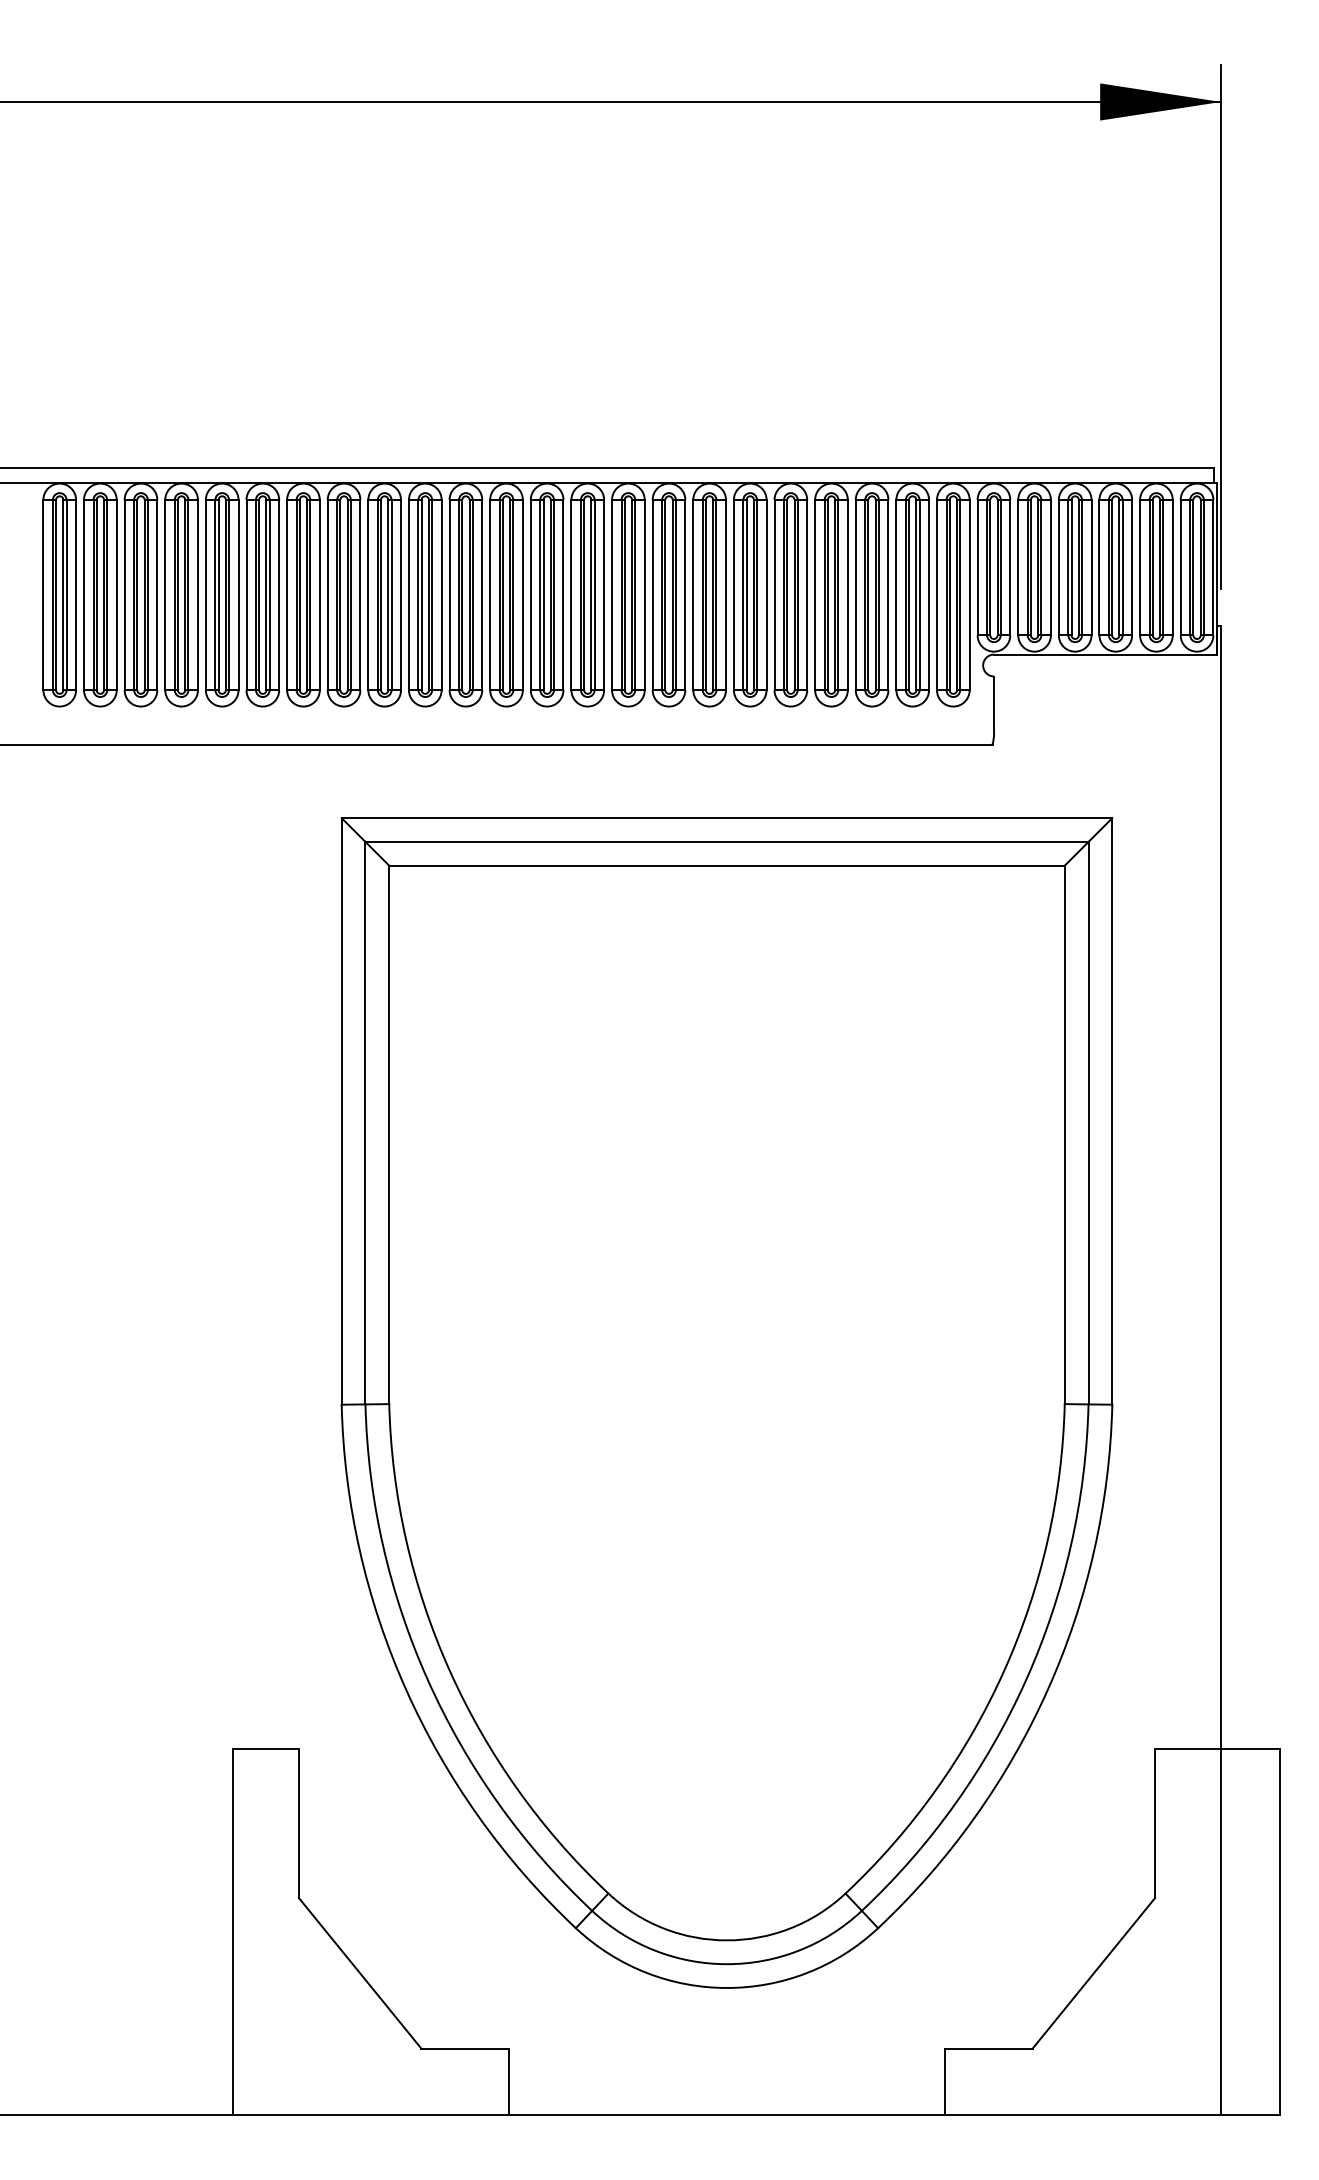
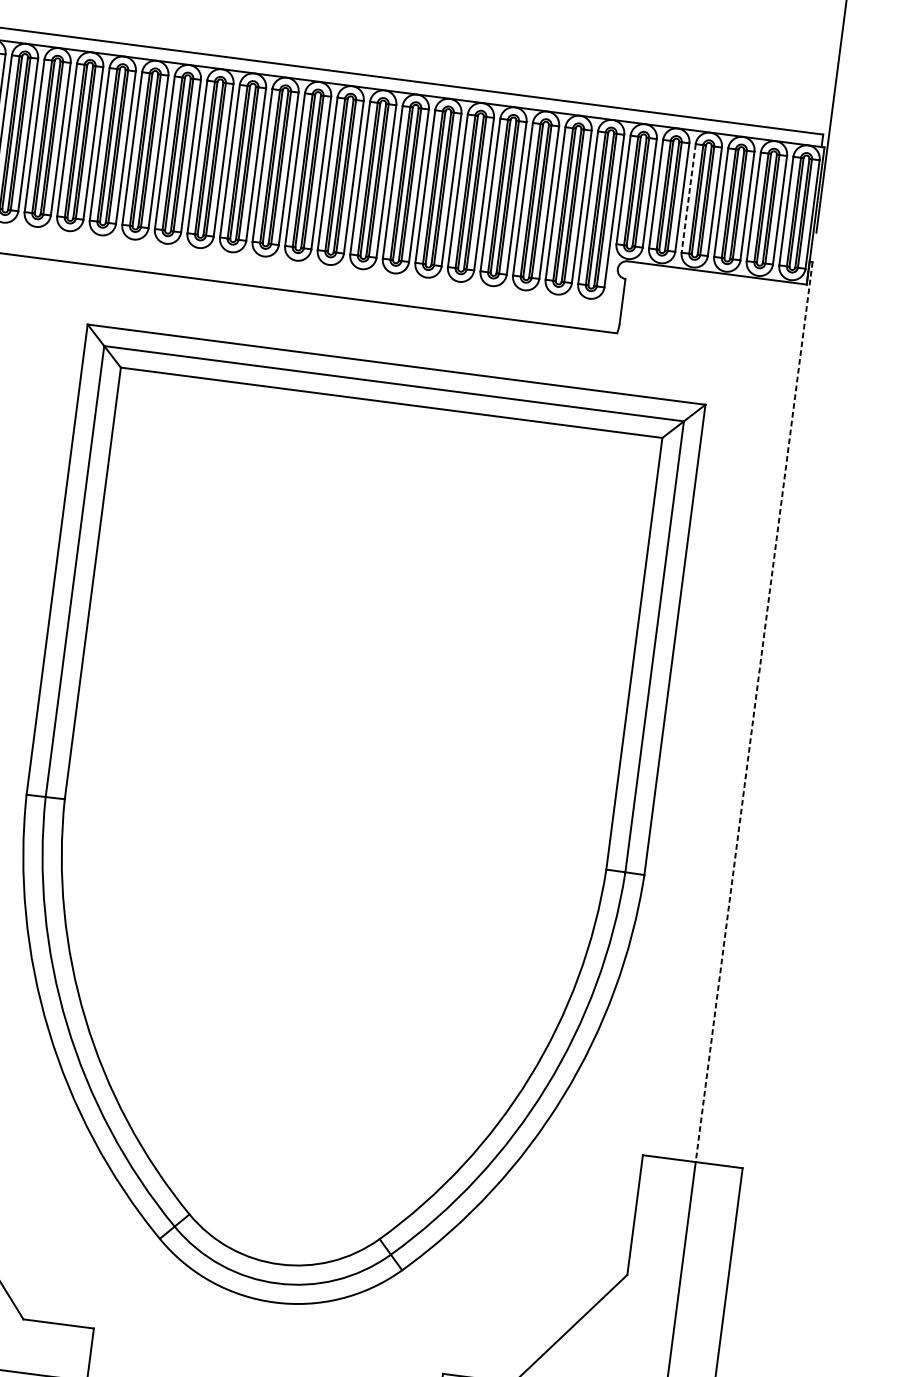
line: (1058, 567) -> (688, 198), solid -> dashed
line: (1221, 1187) -> (754, 712), solid -> dashed

